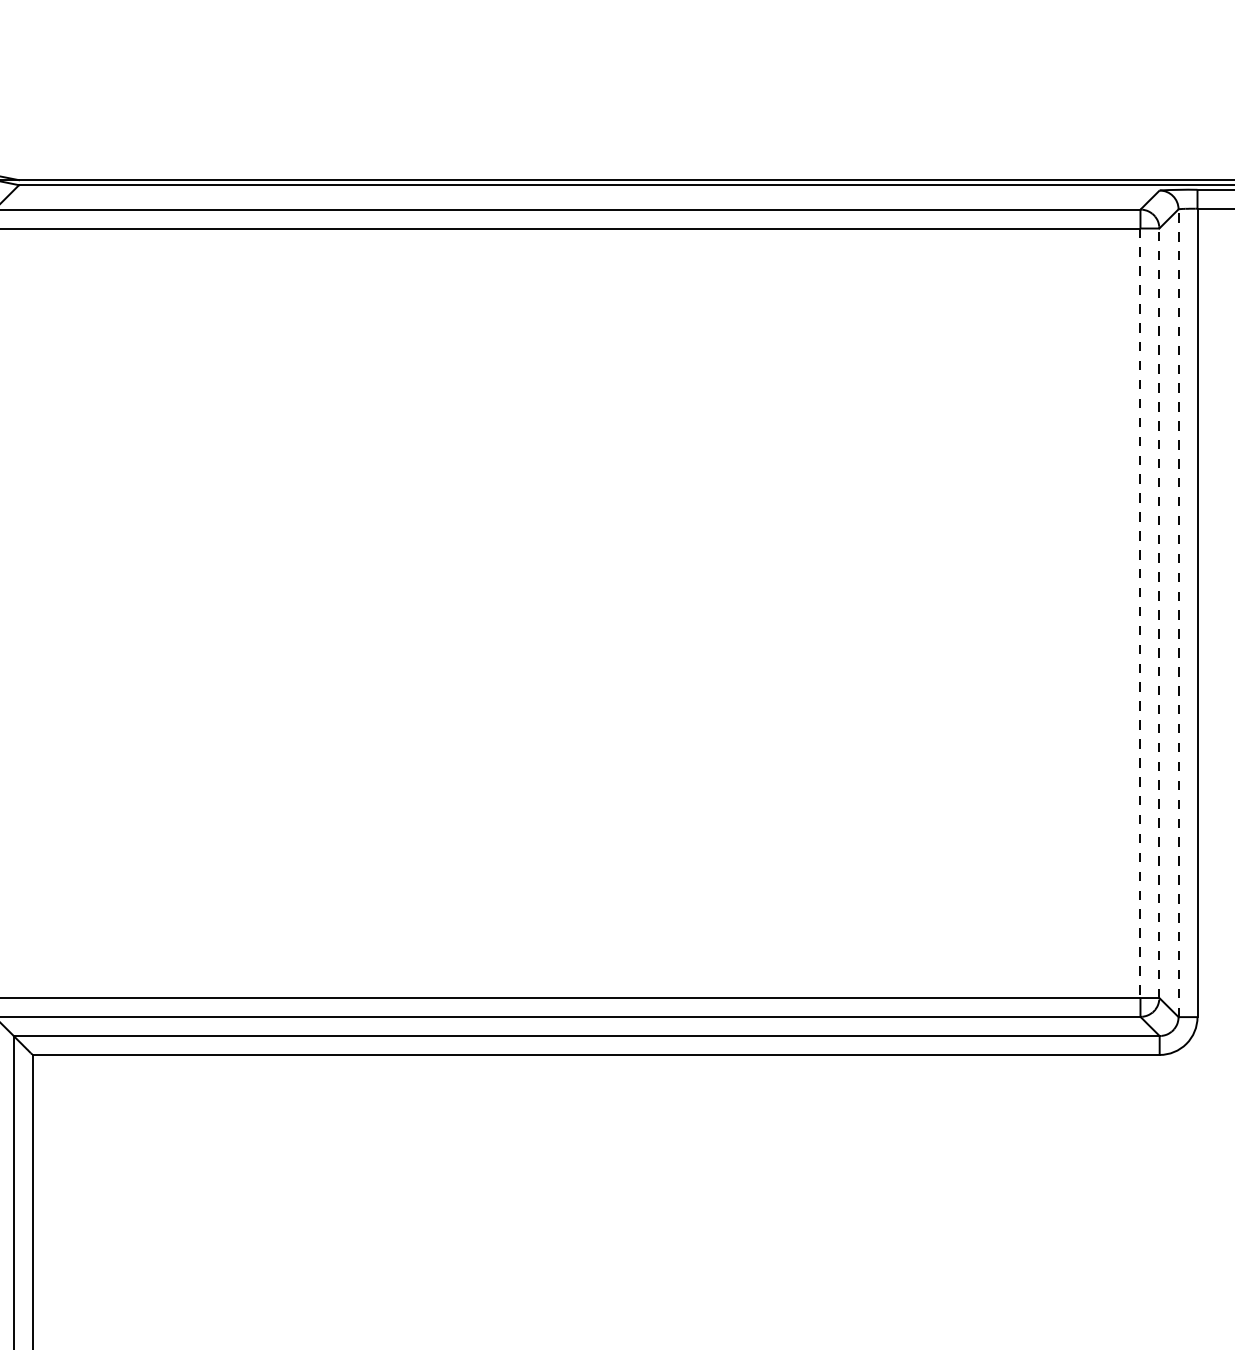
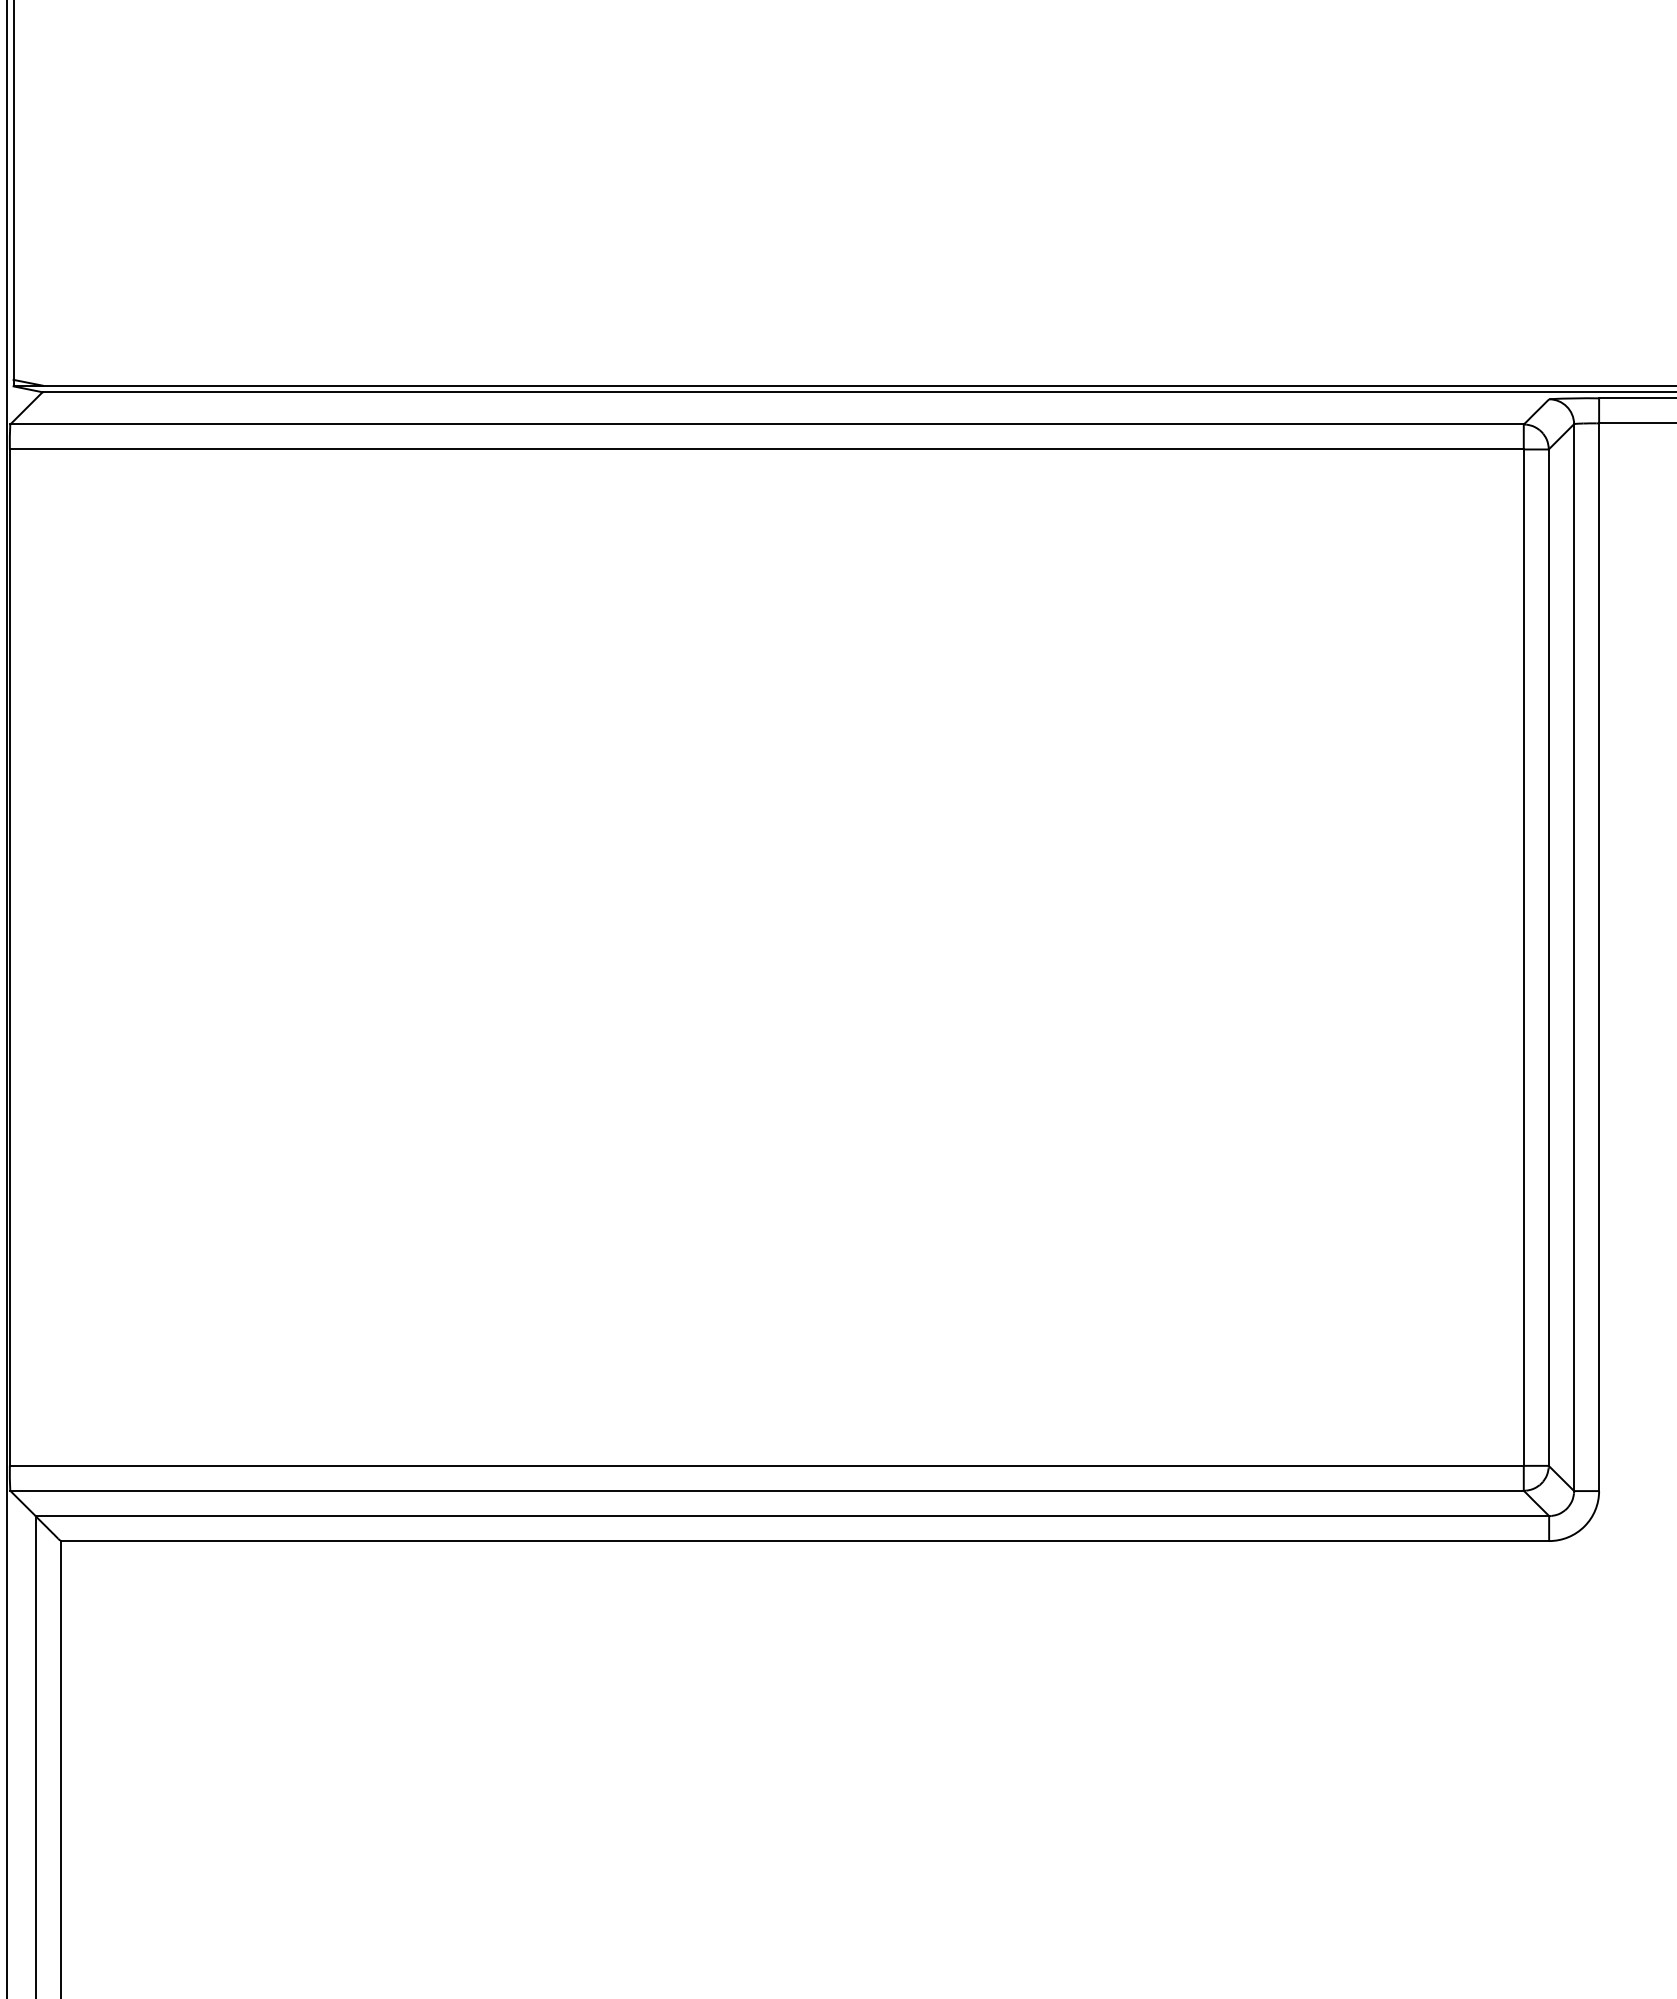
line: (1140, 613) -> (1523, 958), dashed -> solid
line: (1159, 613) -> (1548, 957), dashed -> solid
line: (1178, 613) -> (1574, 957), dashed -> solid

